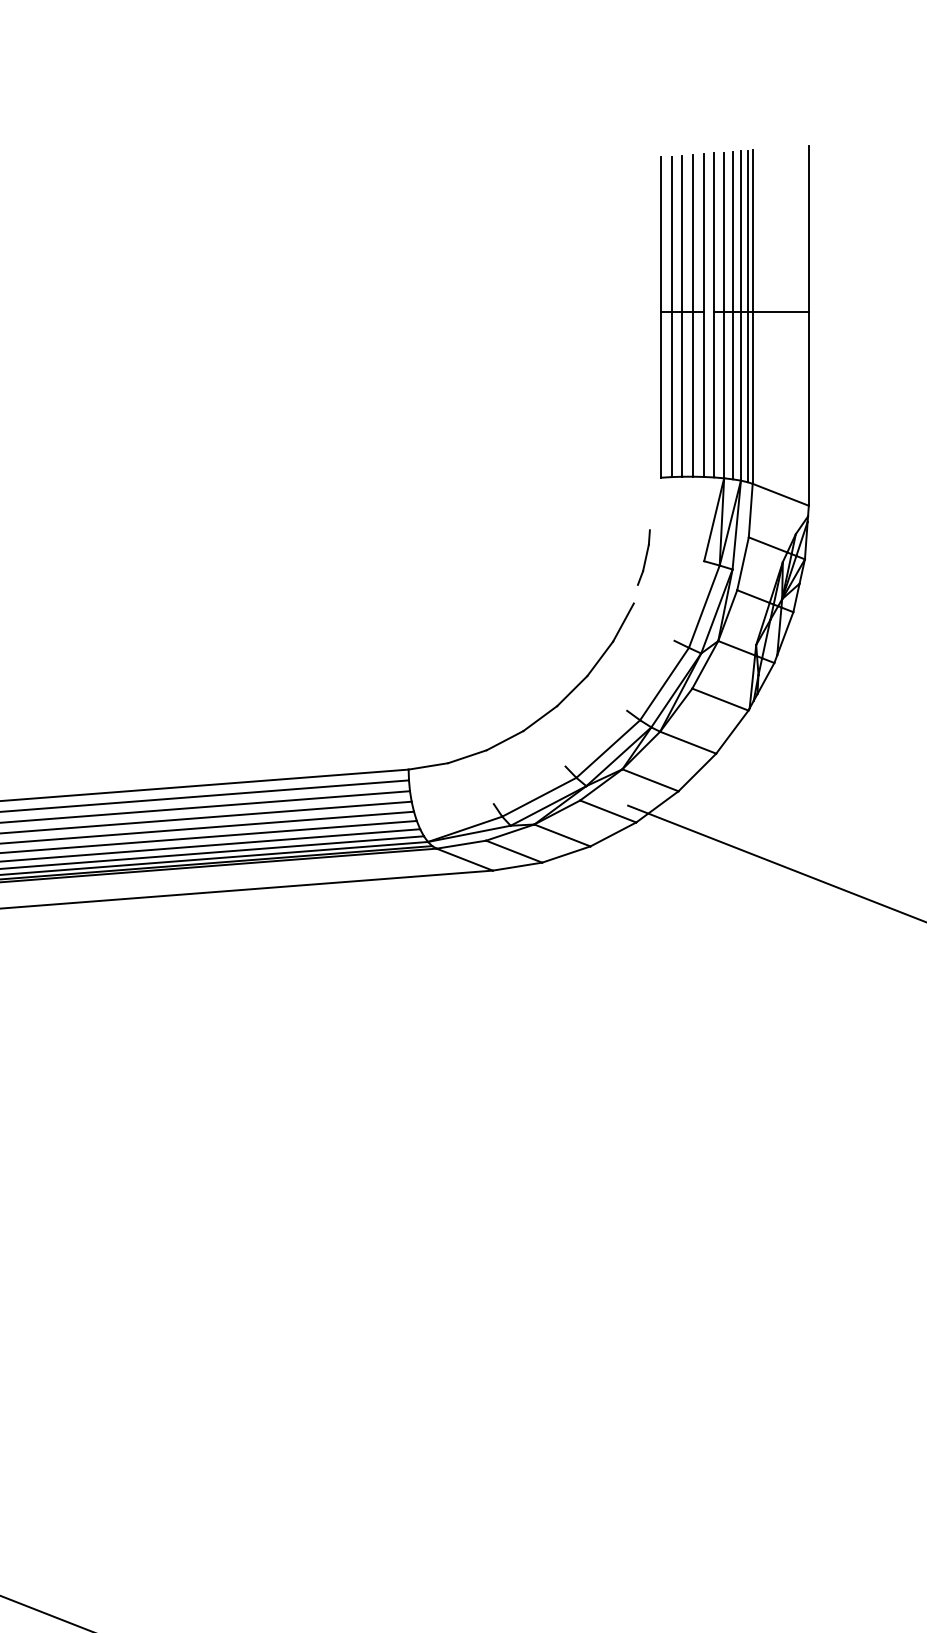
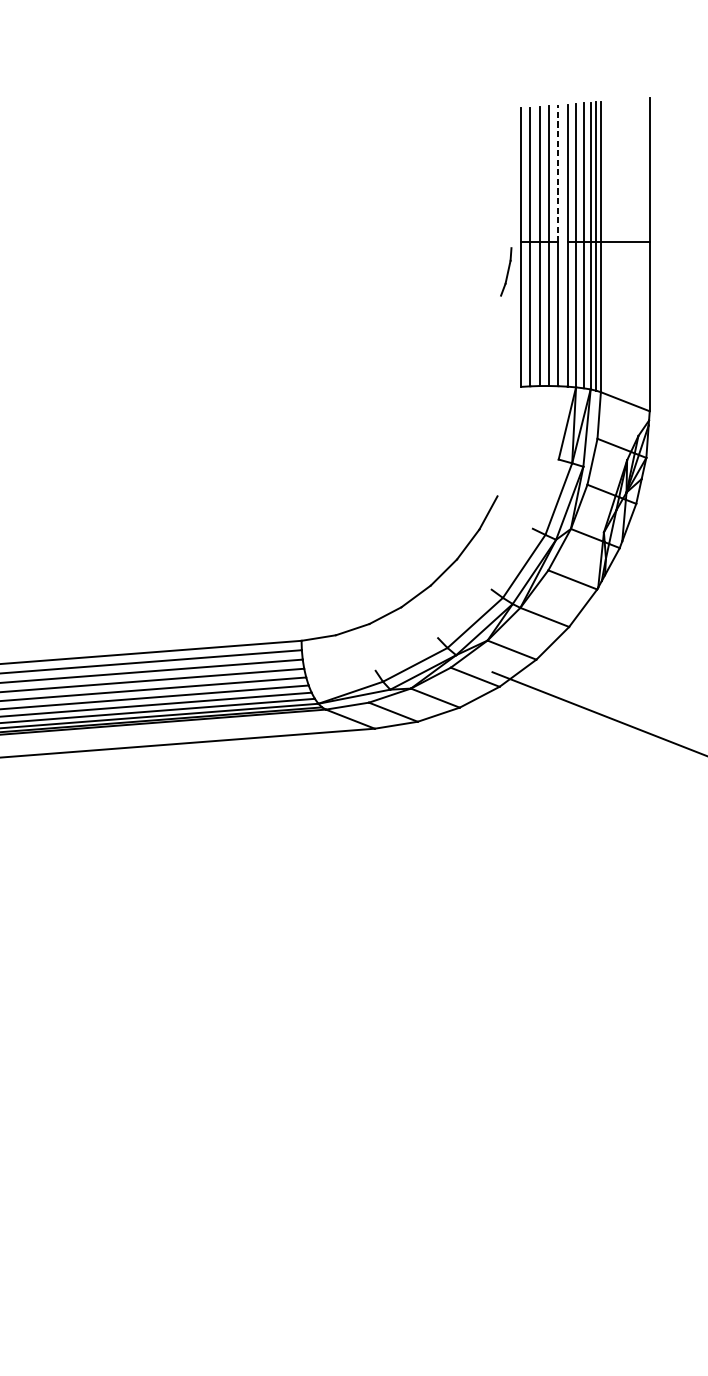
line: (703, 232) -> (558, 173), solid -> dashed
part: (643, 557) -> (505, 271), moved

